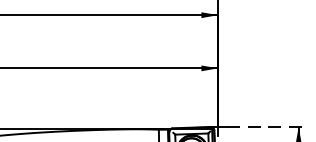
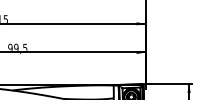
line: (266, 127) -> (171, 84), dashed -> solid

